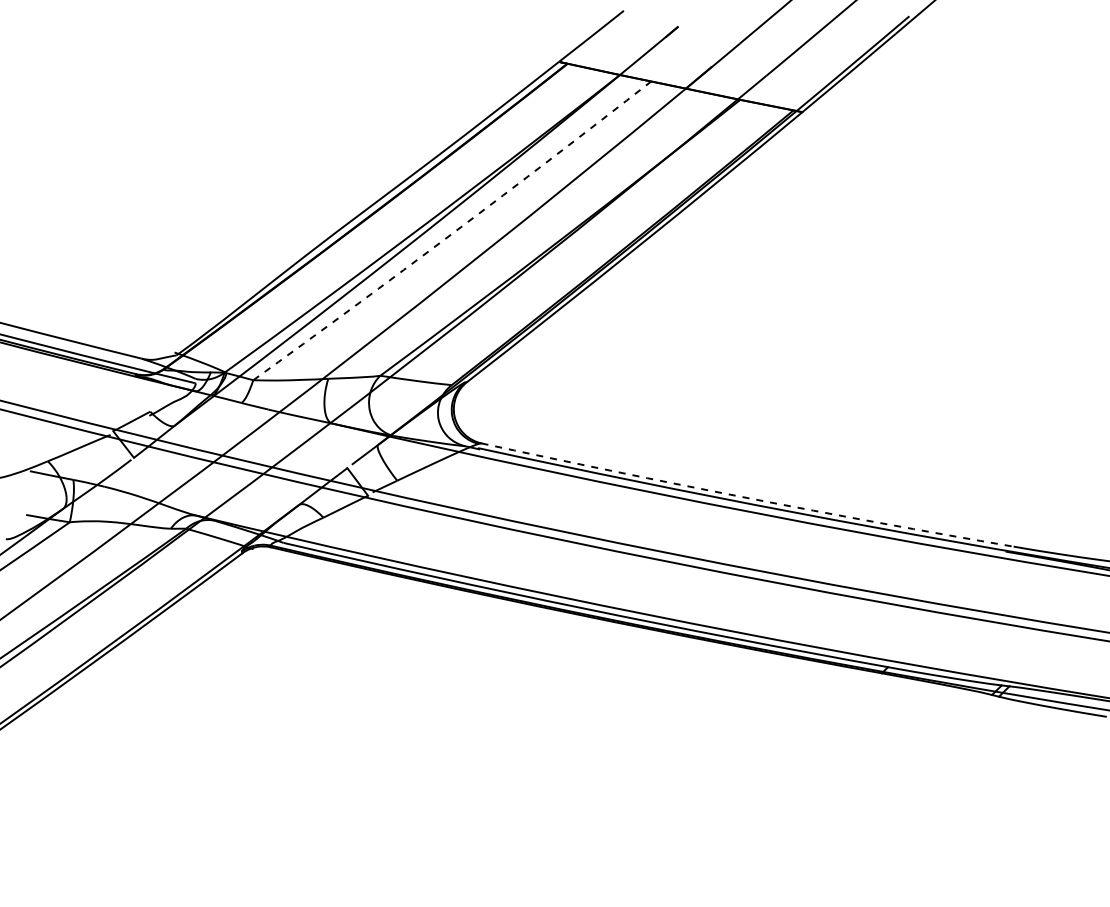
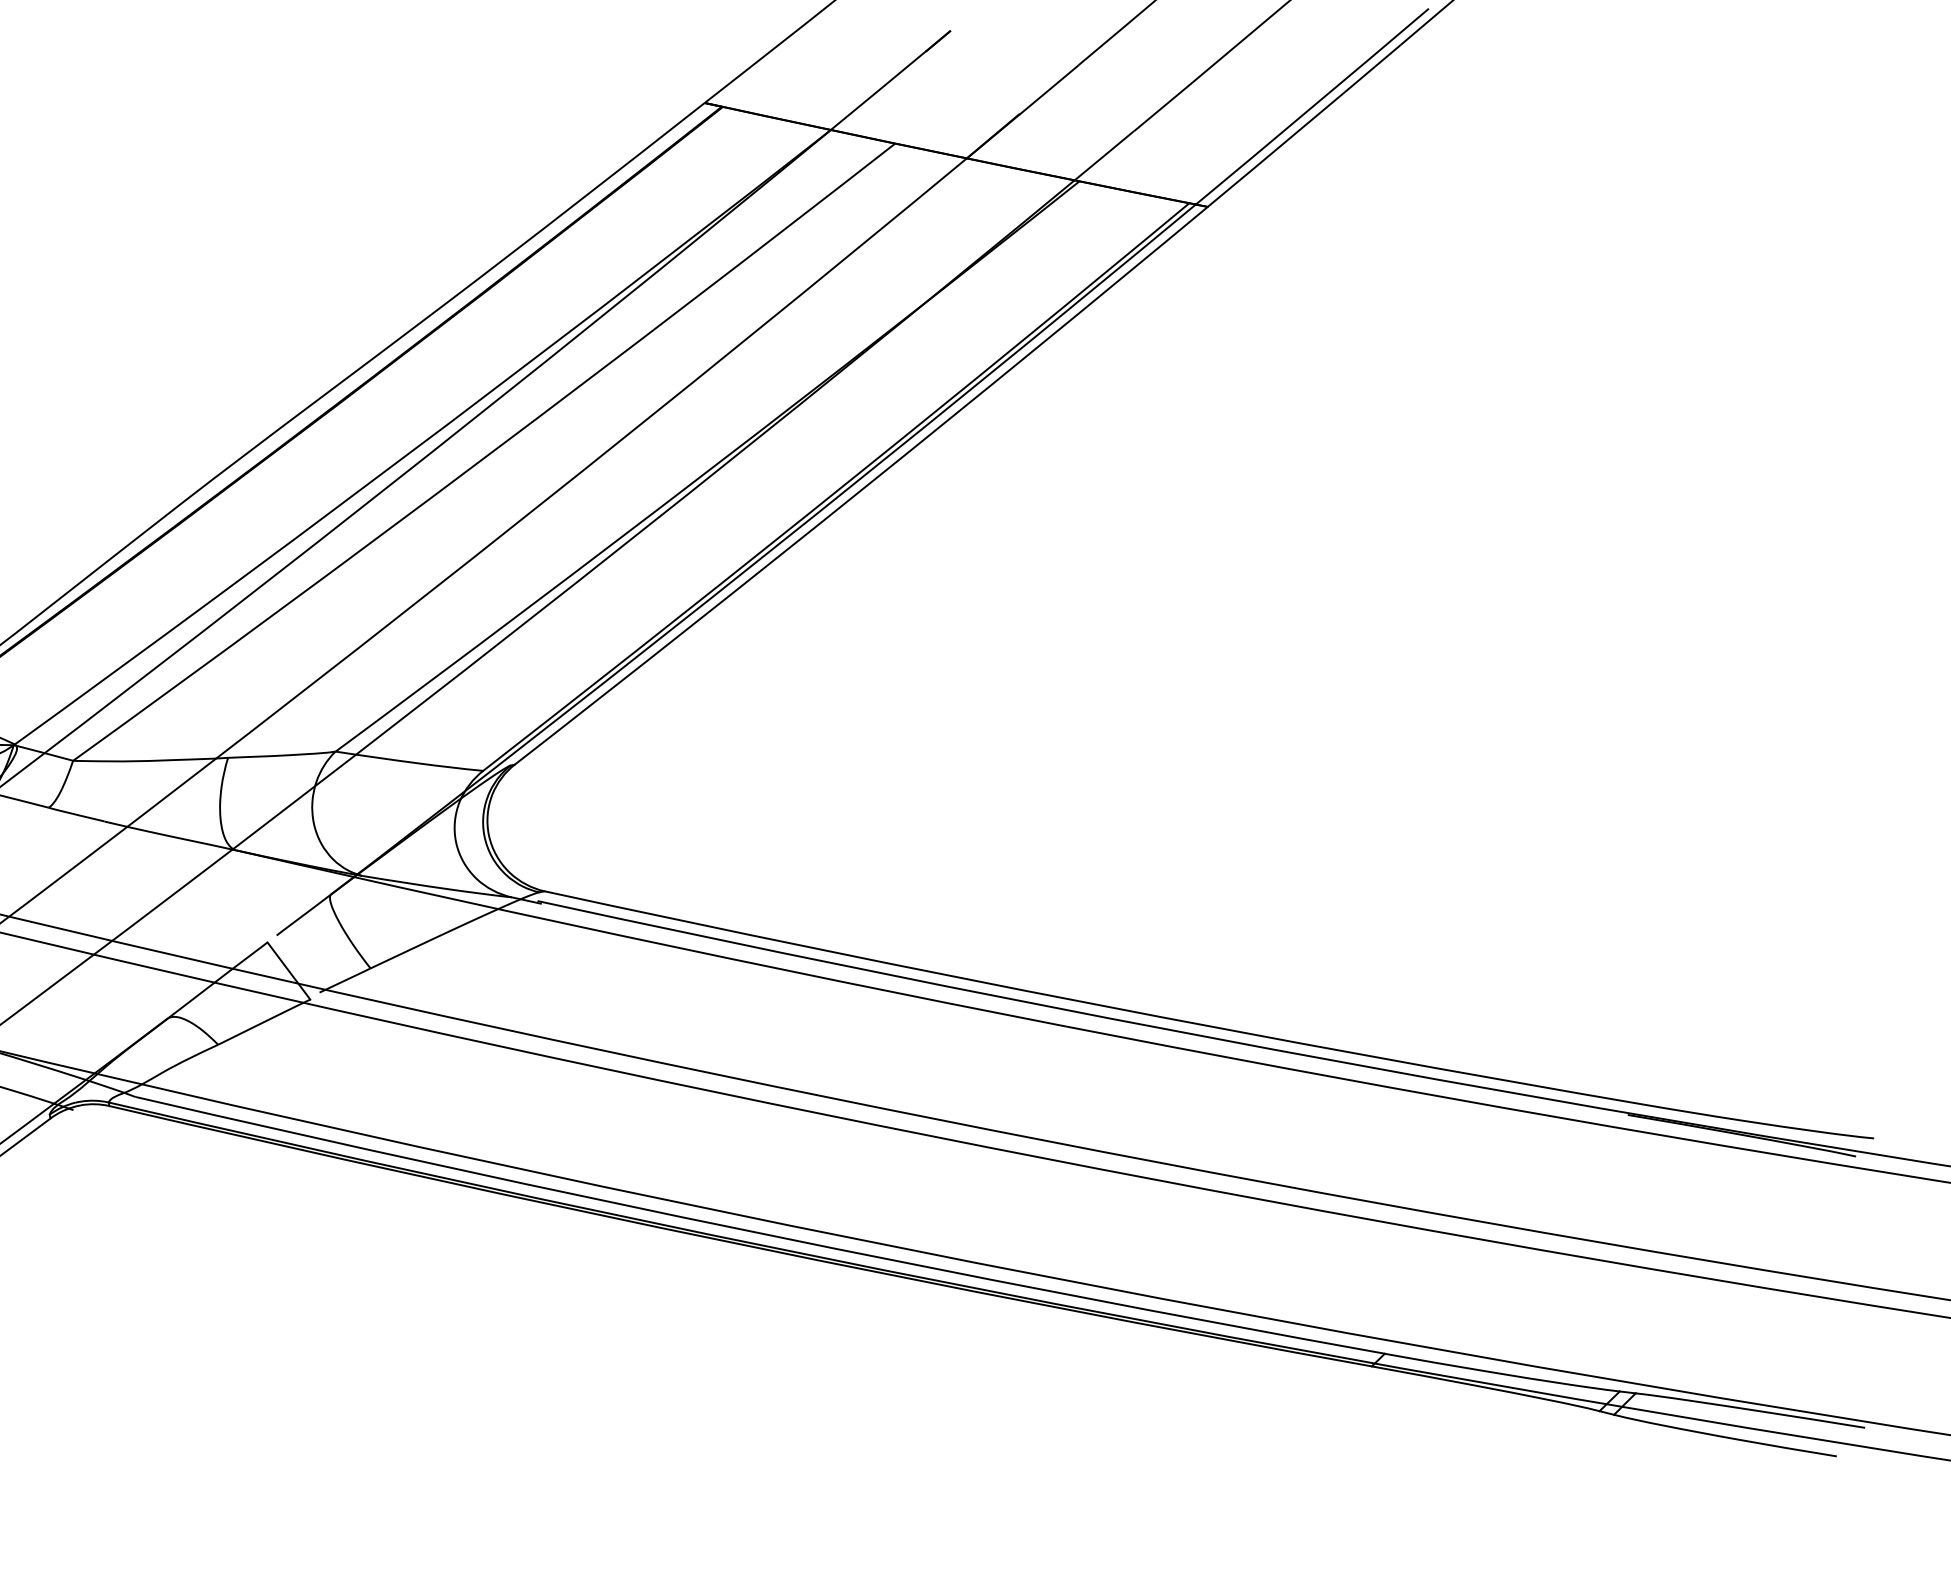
arc: (453, 232) -> (486, 455), dashed -> solid
arc: (746, 497) -> (1092, 1003), dashed -> solid

